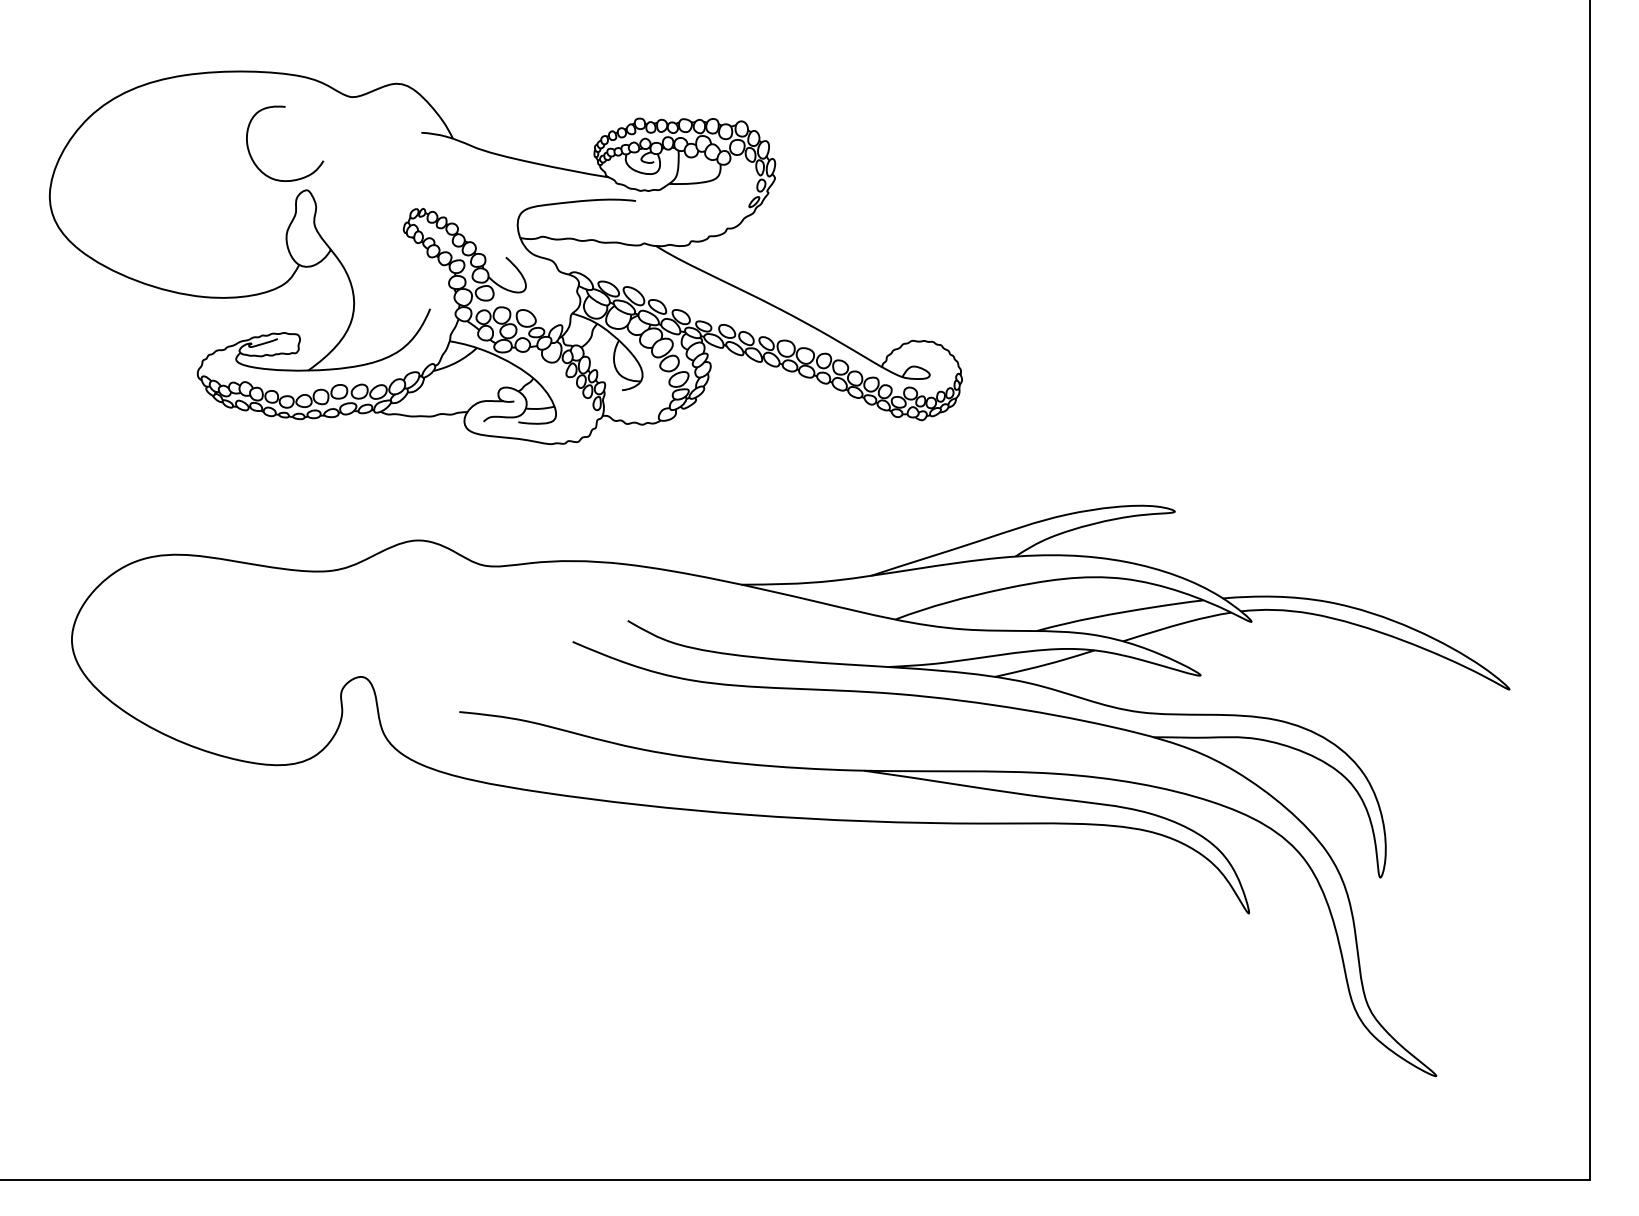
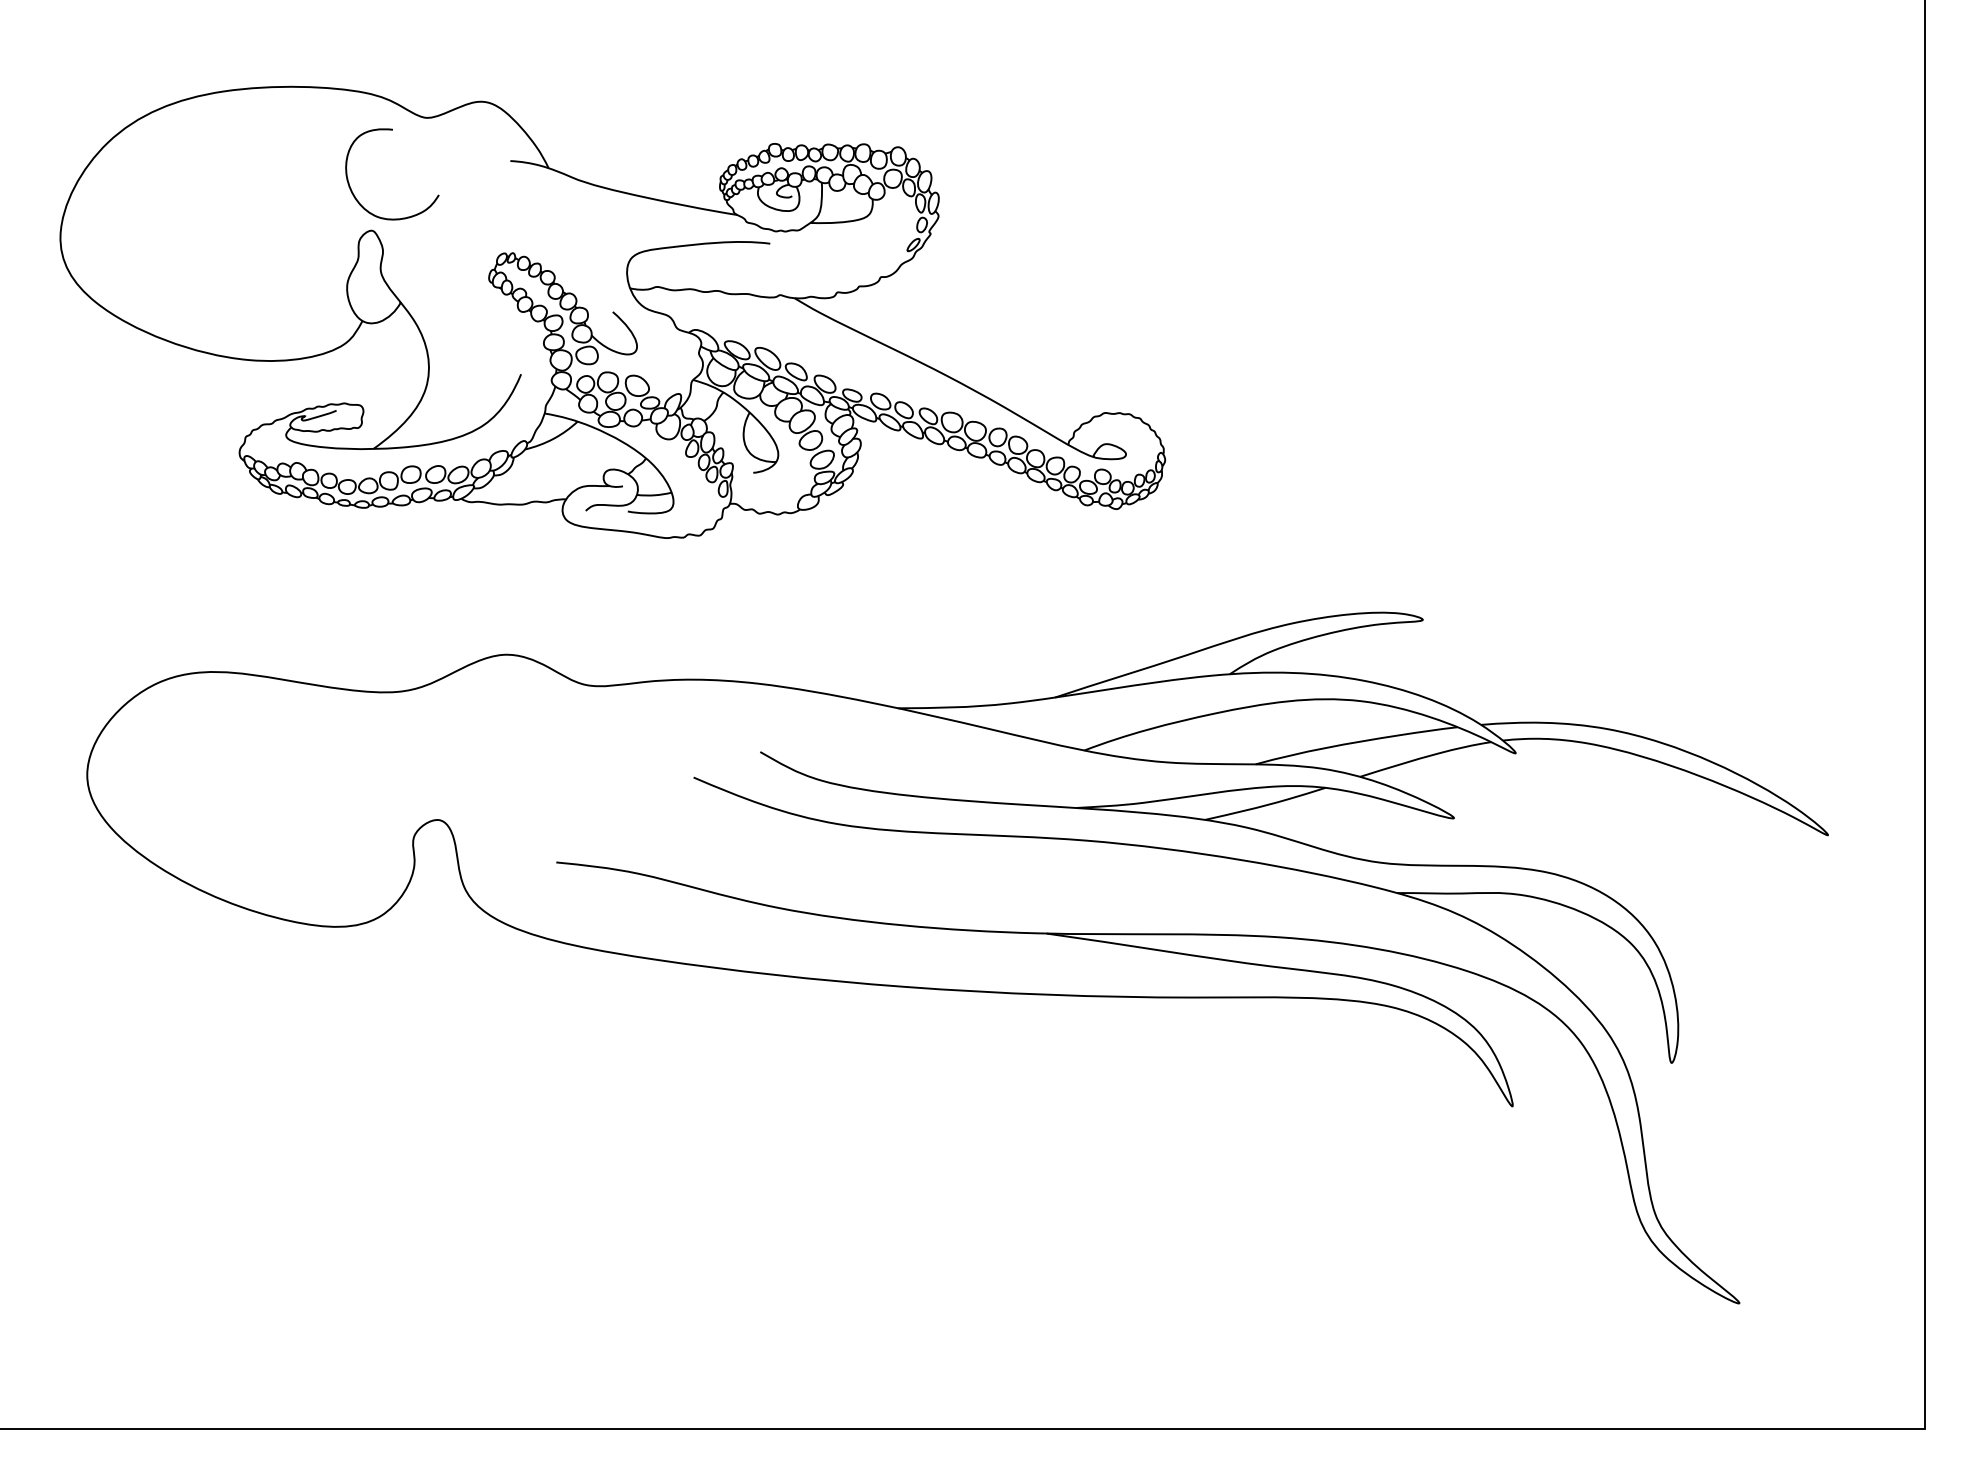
curve: (255, 162) -> (356, 197), moved

